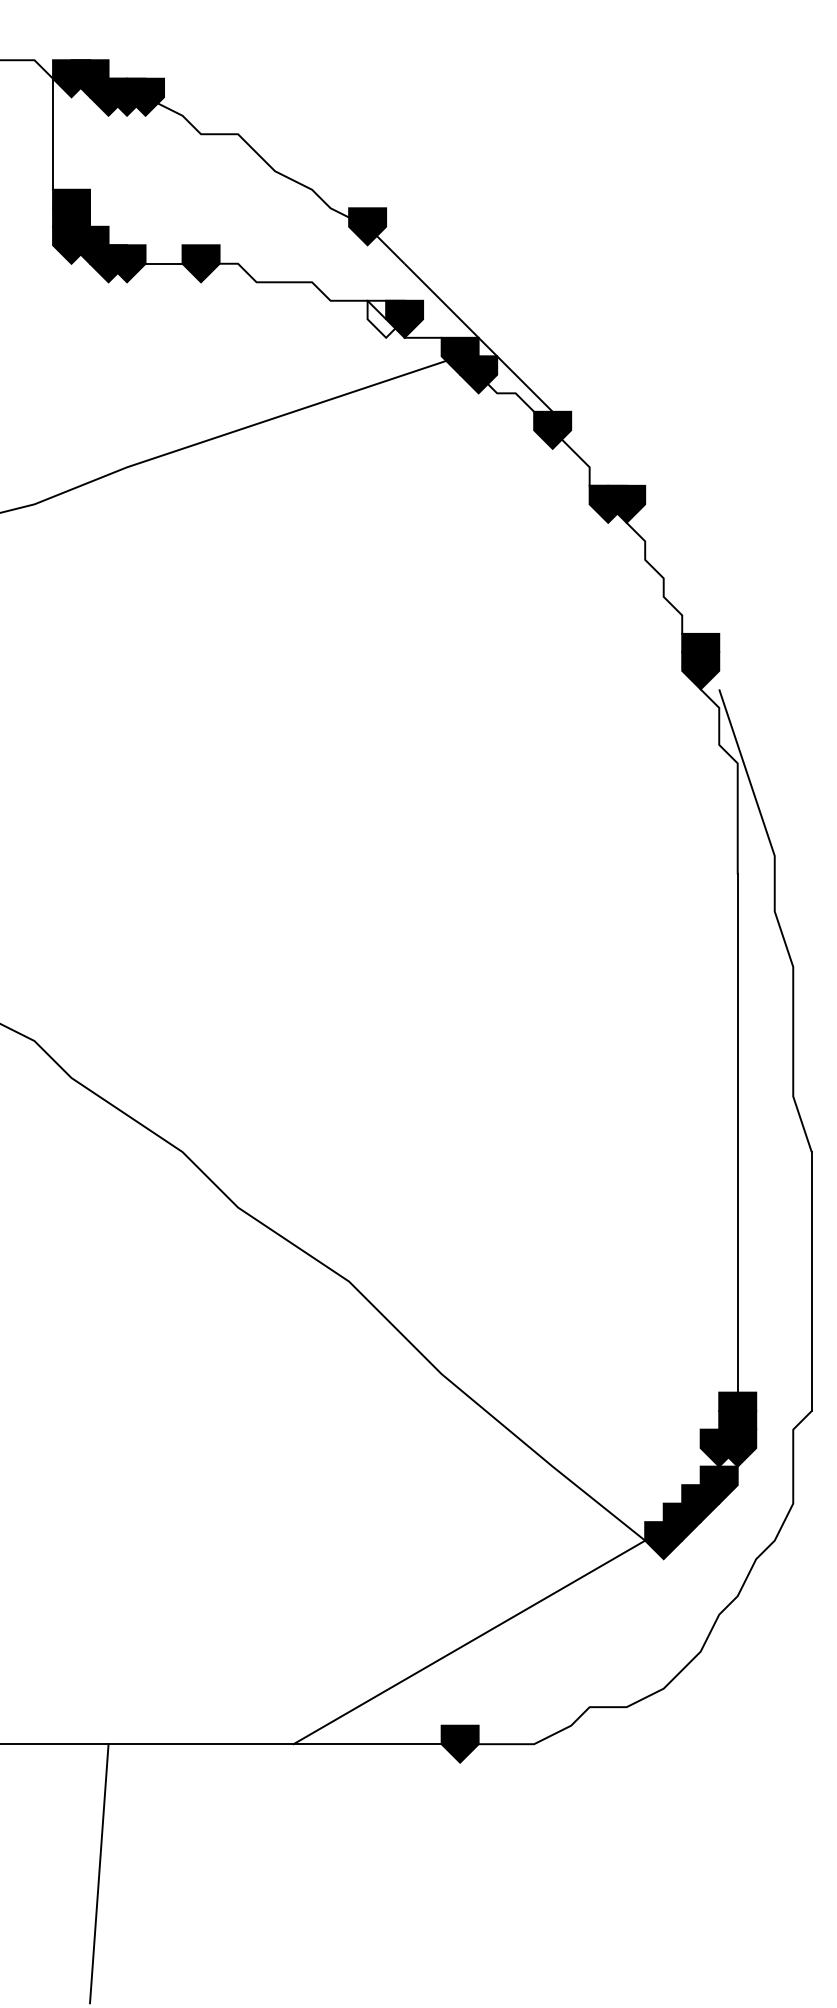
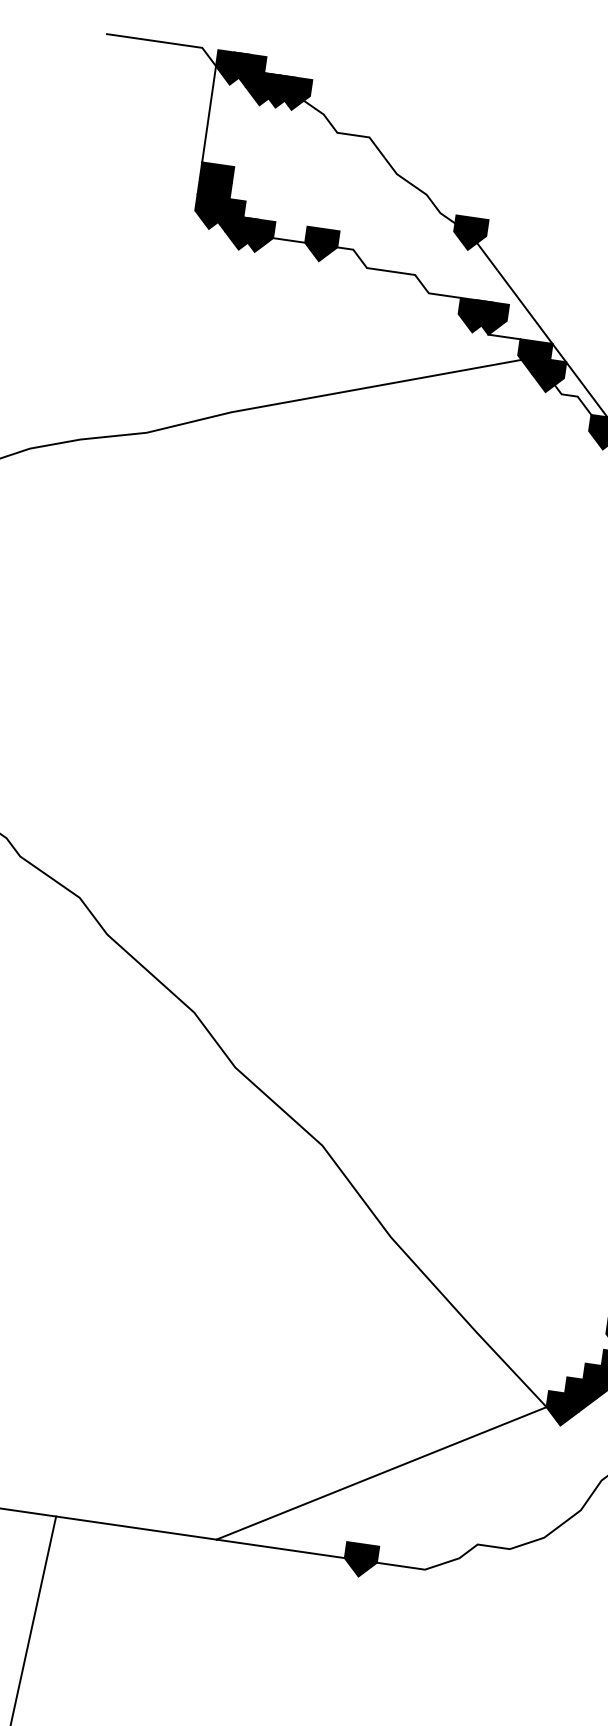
fill: (385, 318) -> (474, 315), added

